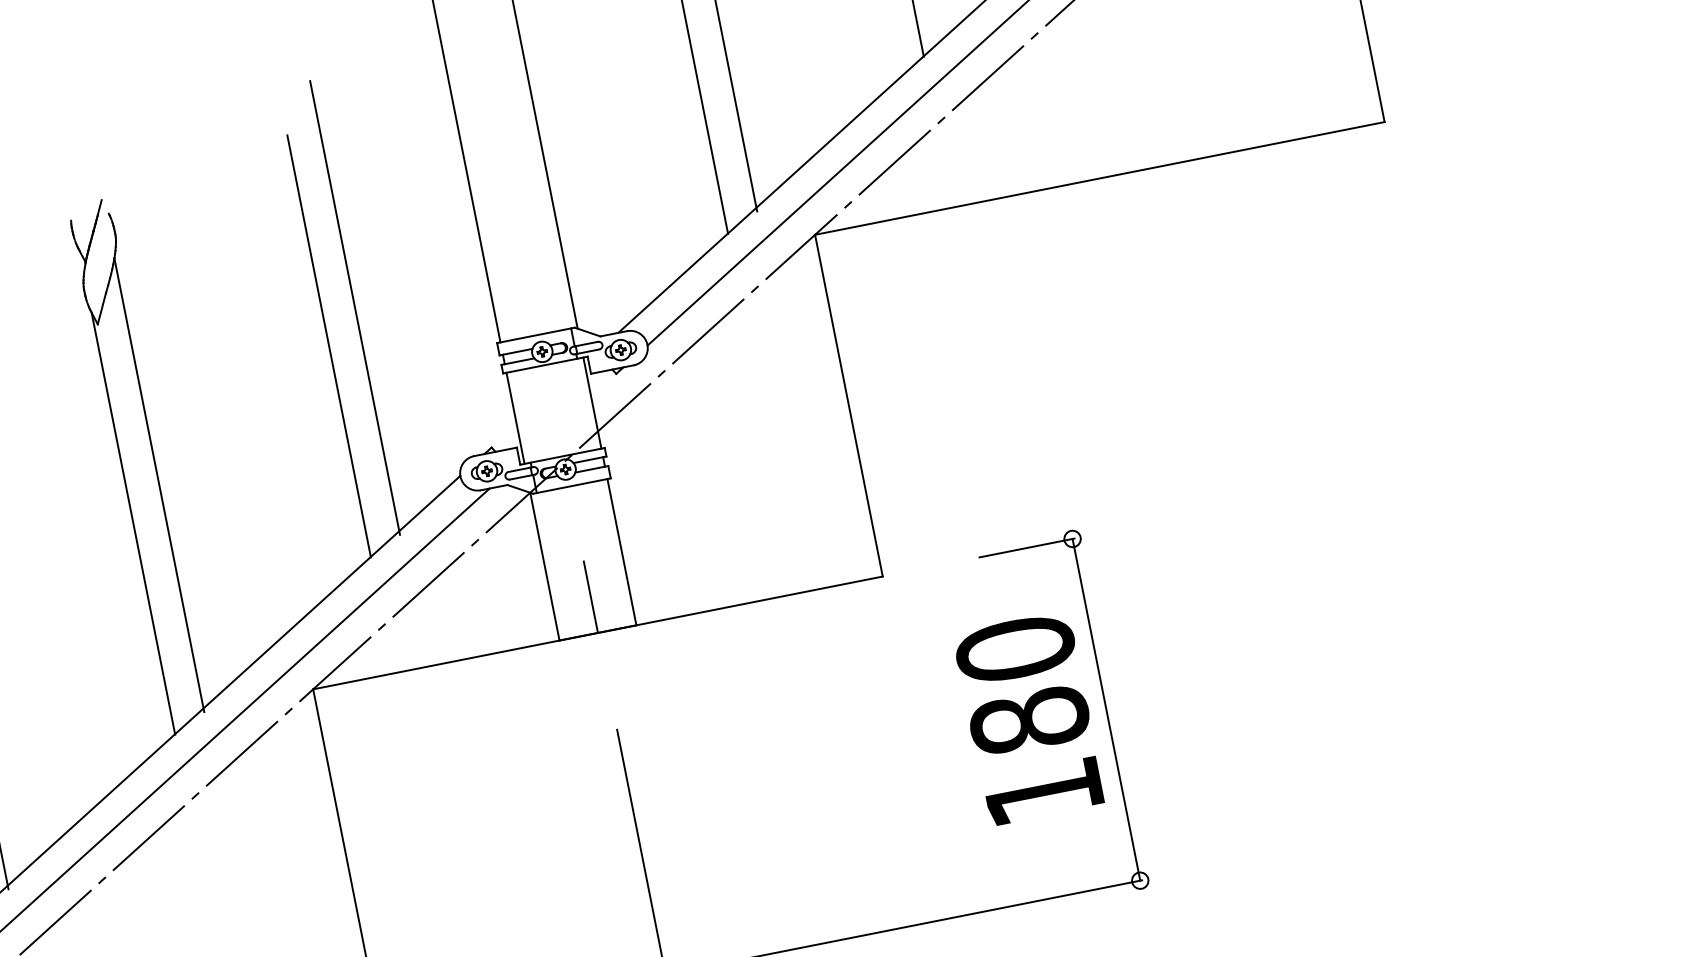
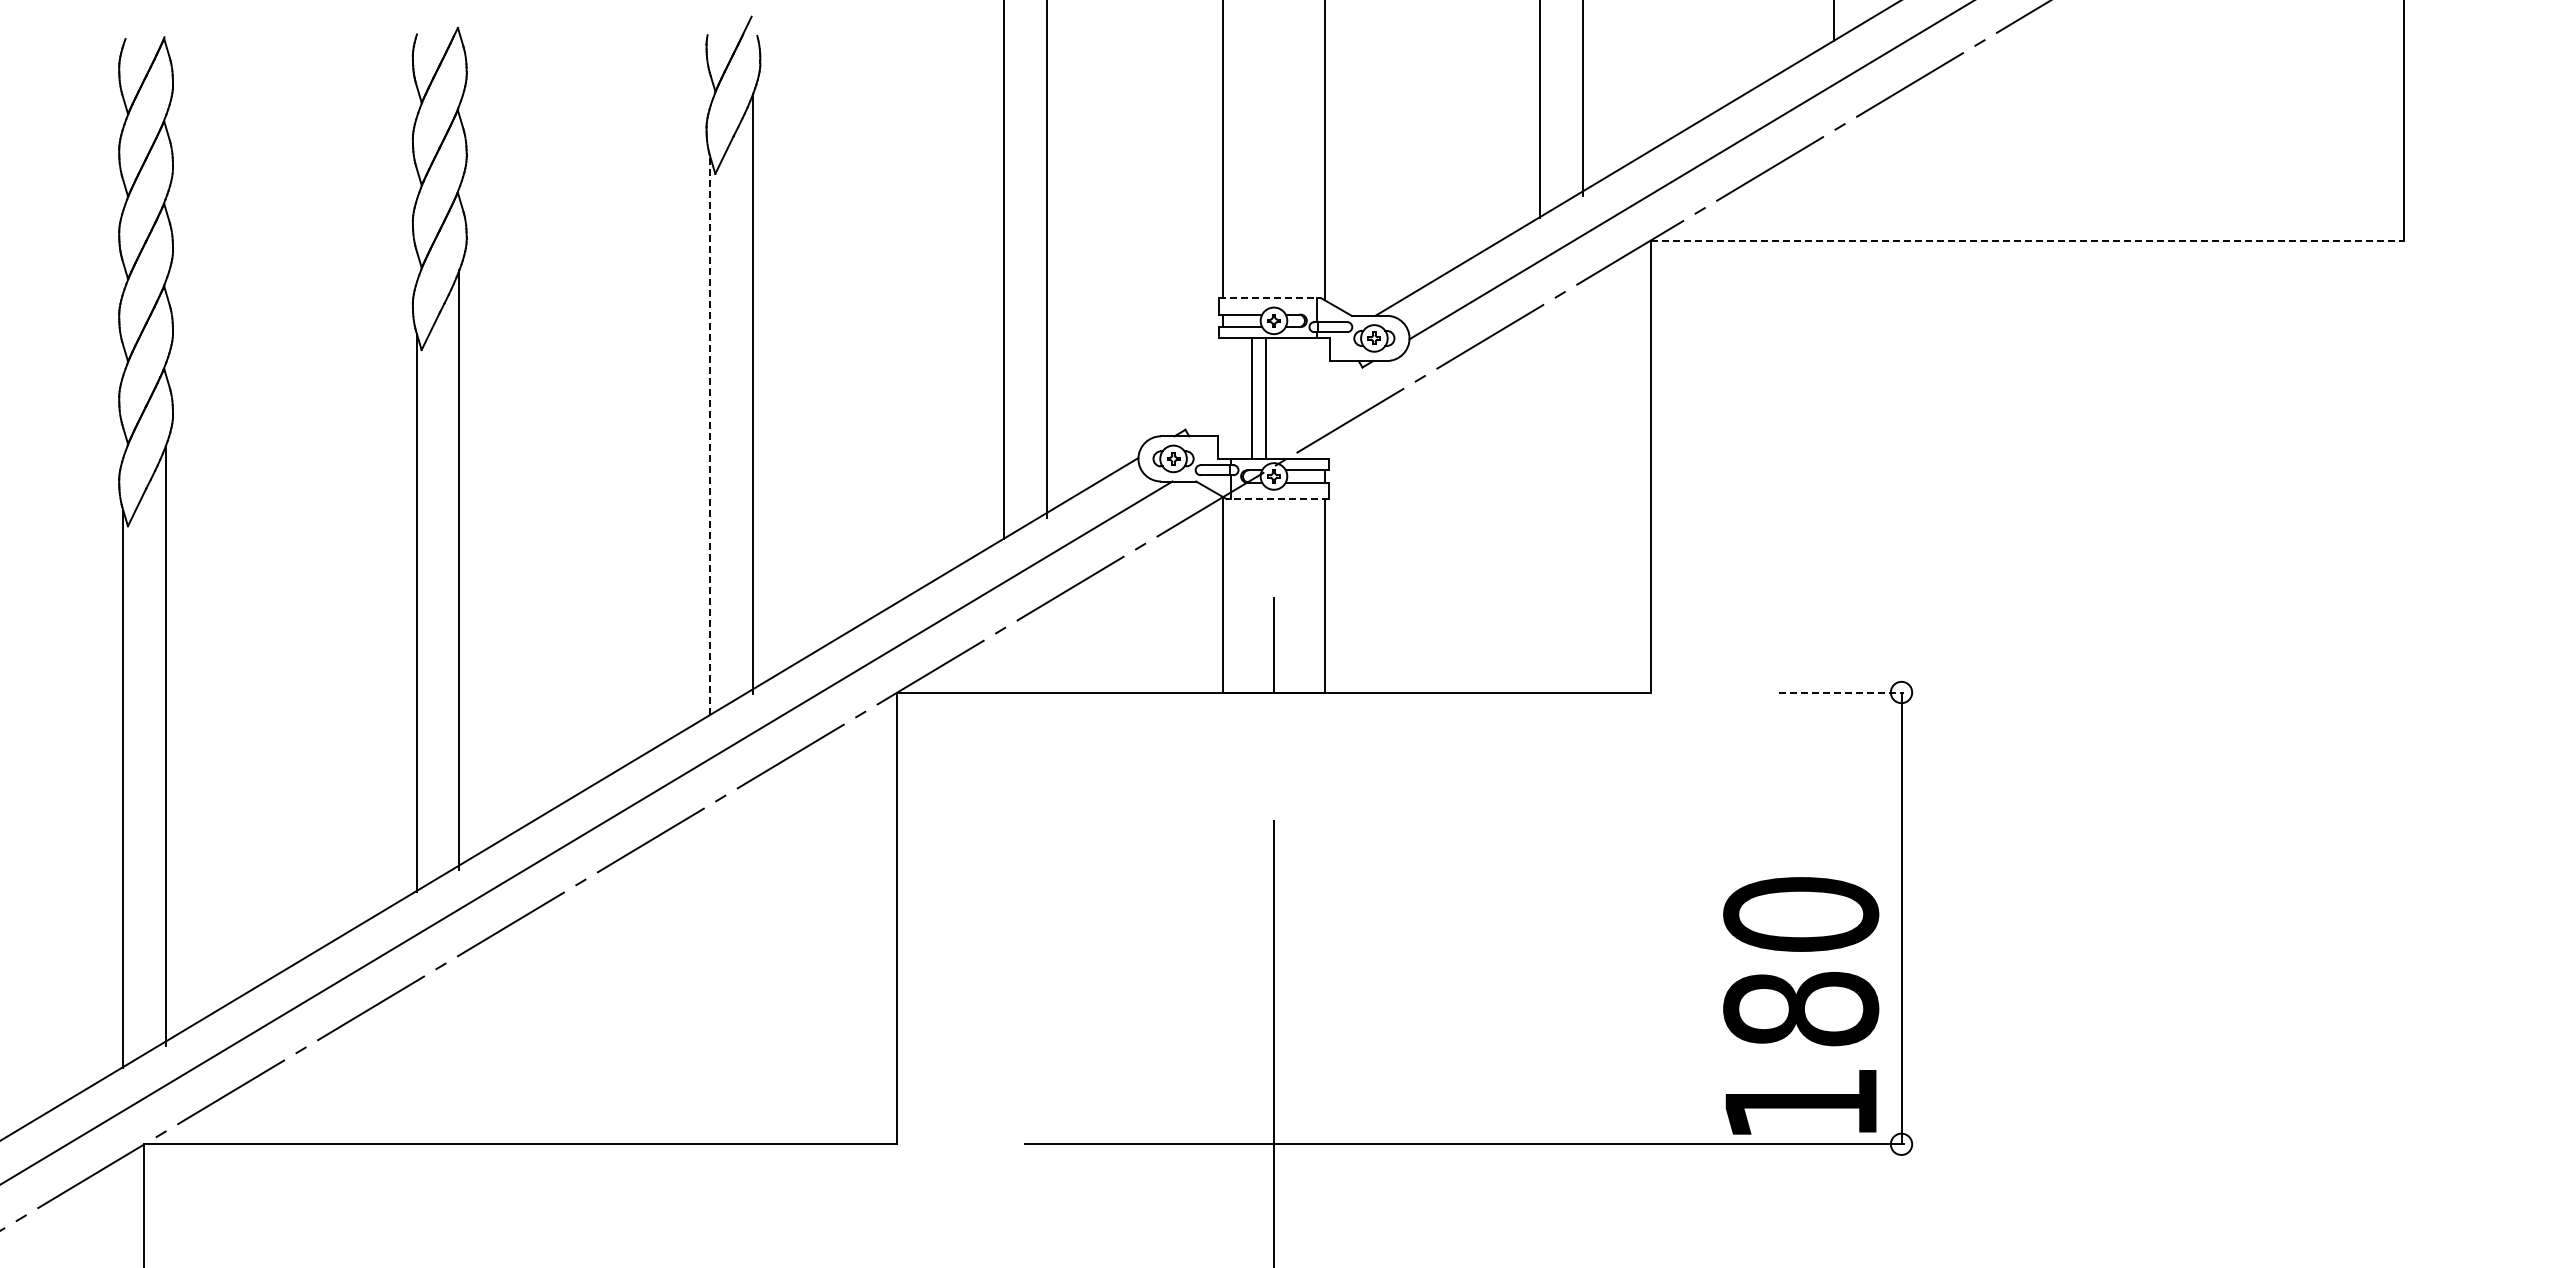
line: (1100, 178) -> (2027, 240), solid -> dashed
line: (536, 335) -> (1270, 298), solid -> dashed
line: (592, 403) -> (1251, 398), moved
line: (515, 418) -> (1266, 398), moved
line: (571, 486) -> (1277, 499), solid -> dashed
line: (133, 522) -> (710, 435), solid -> dashed
line: (1027, 547) -> (1841, 692), solid -> dashed
text: (1029, 718) -> (1801, 1005), moved

